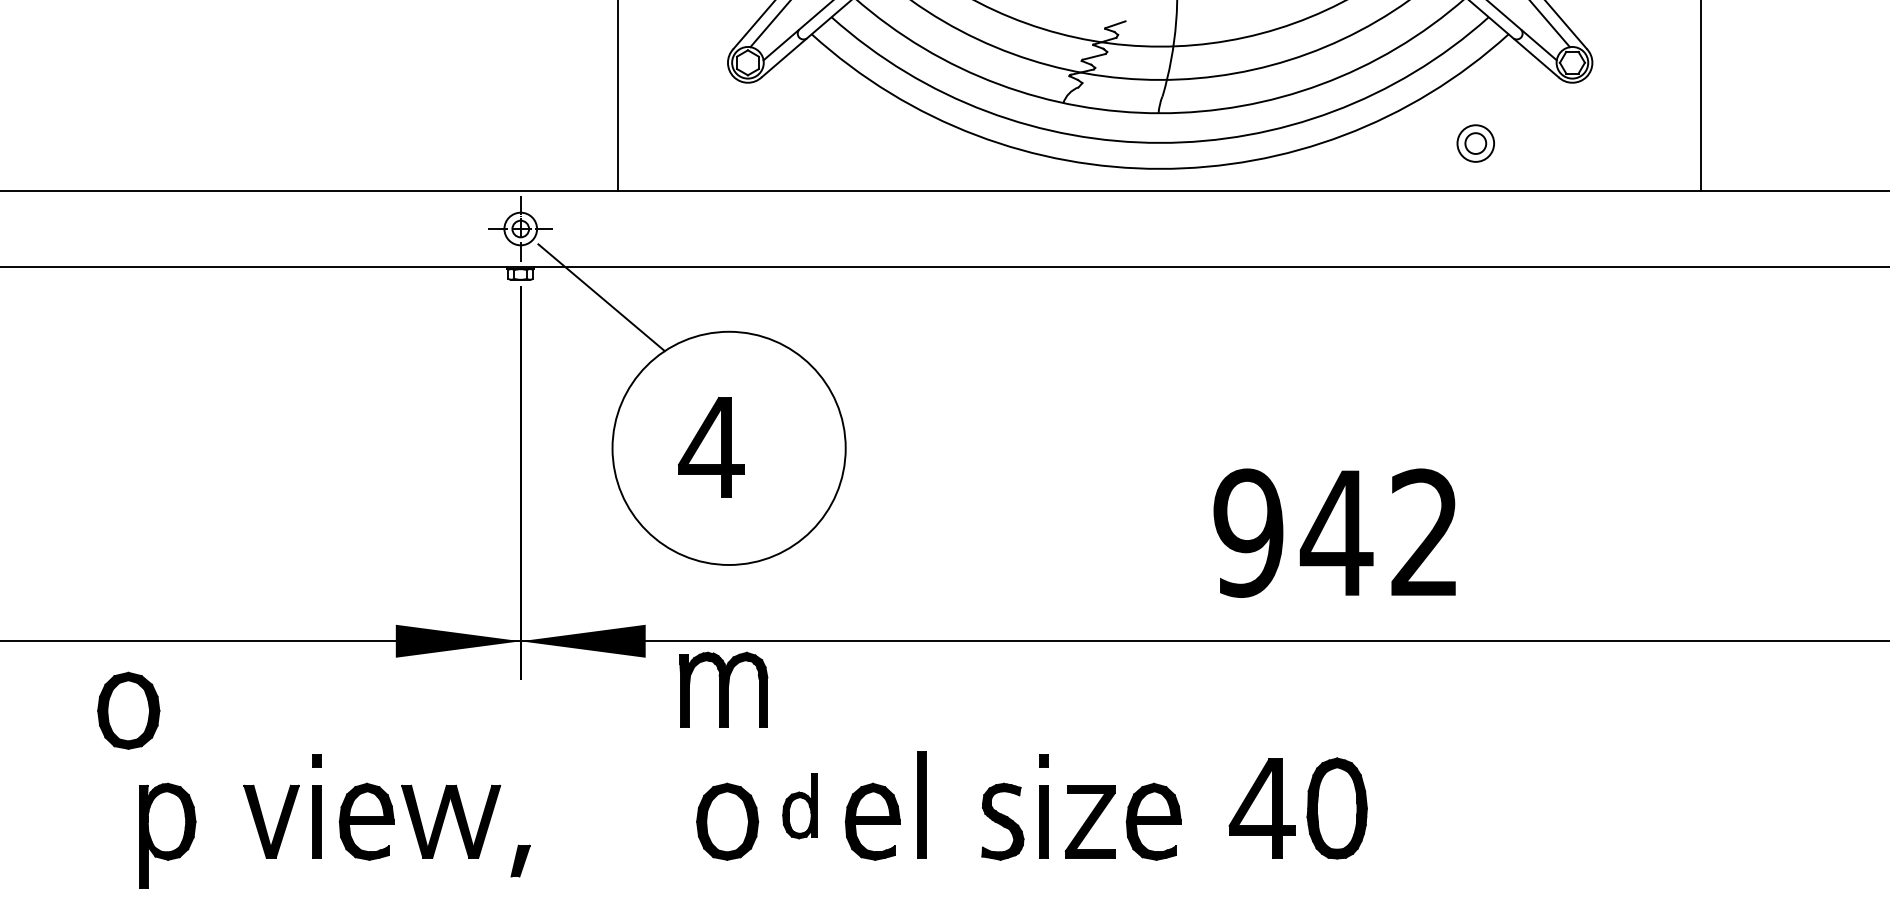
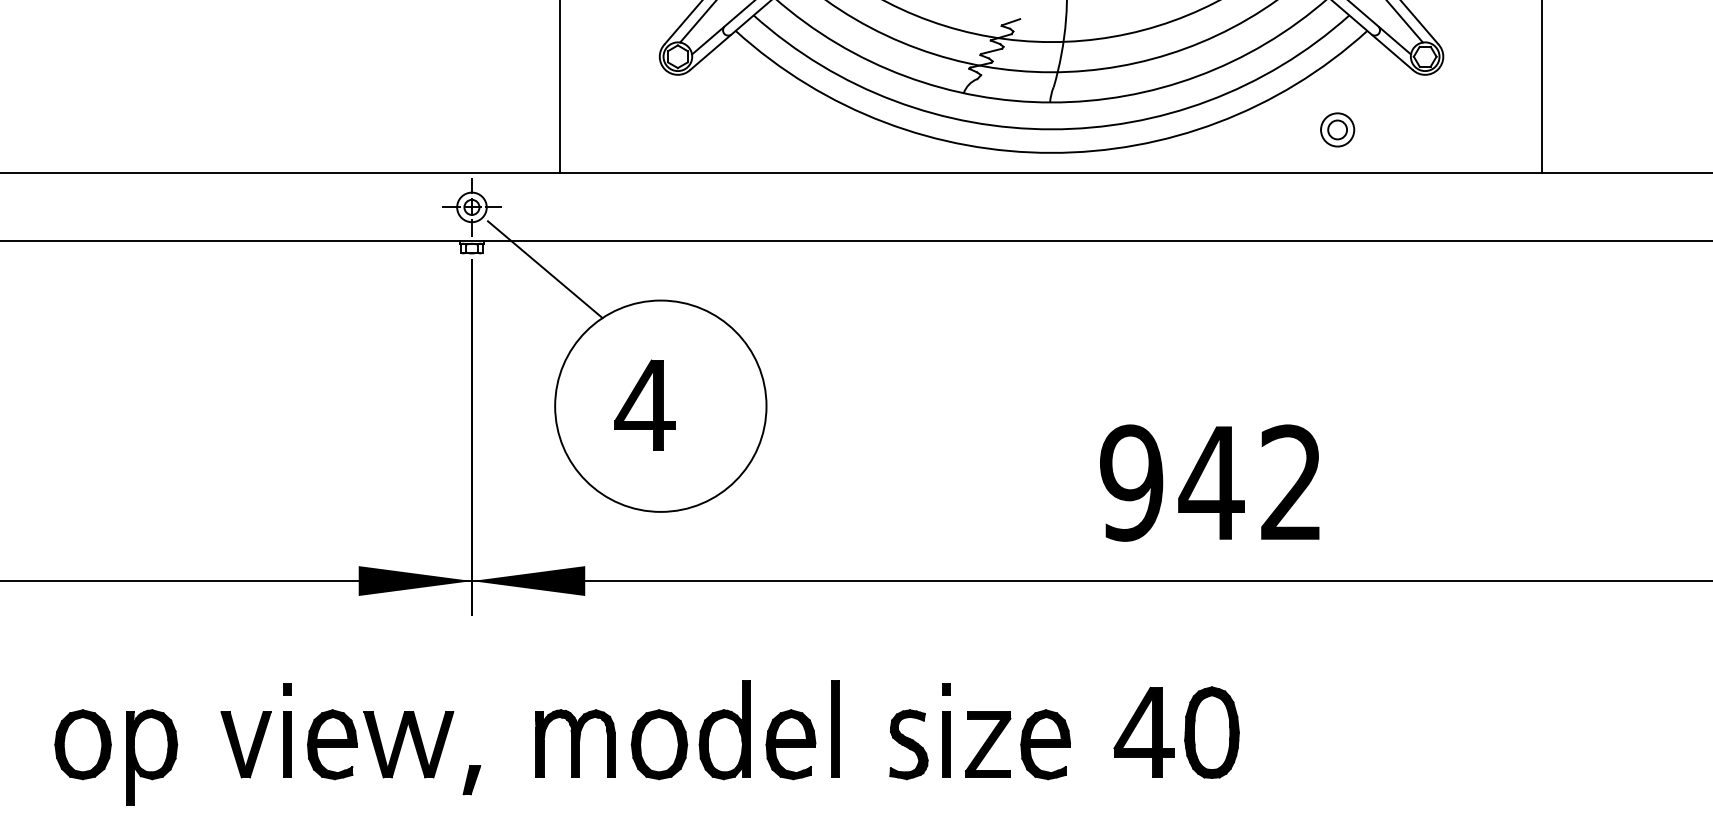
part: (723, 689) -> (575, 743), moved
part: (128, 710) -> (82, 744), moved
part: (799, 805) -> (724, 729), size x1.67

